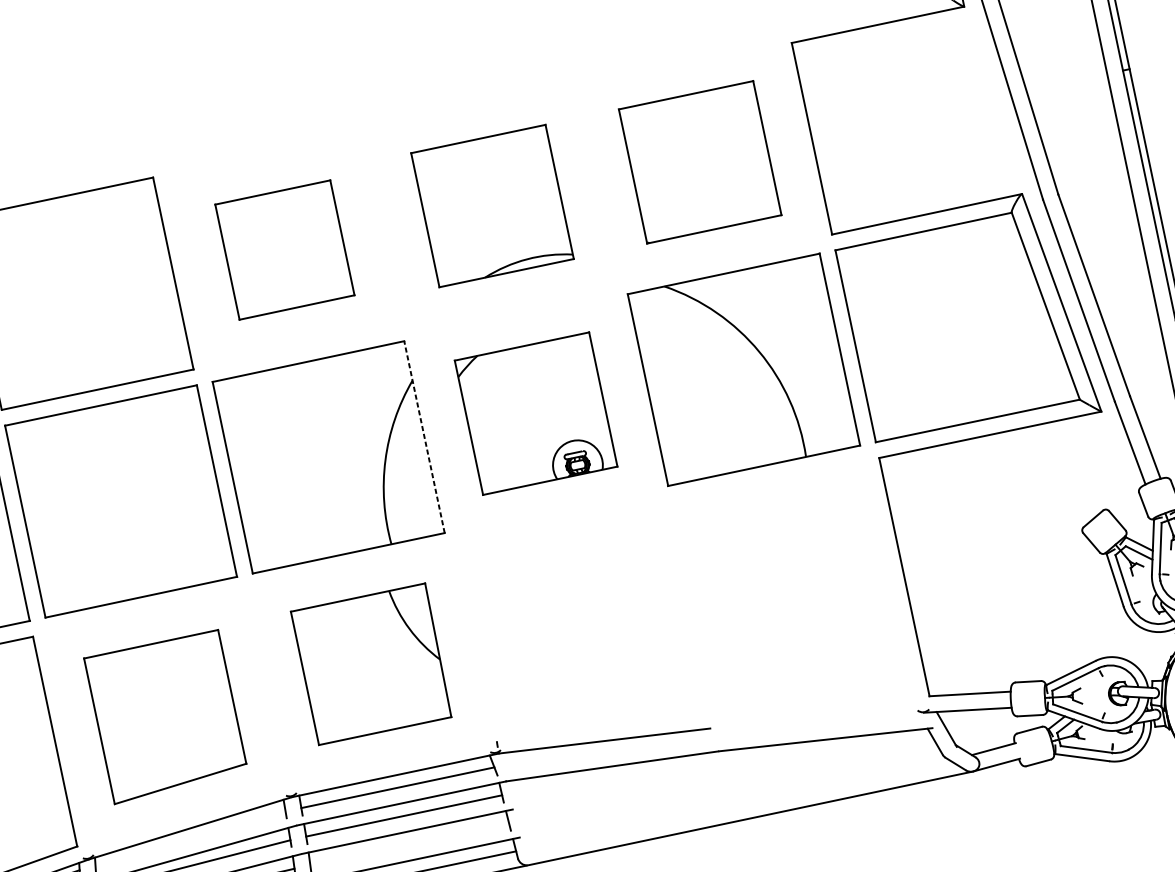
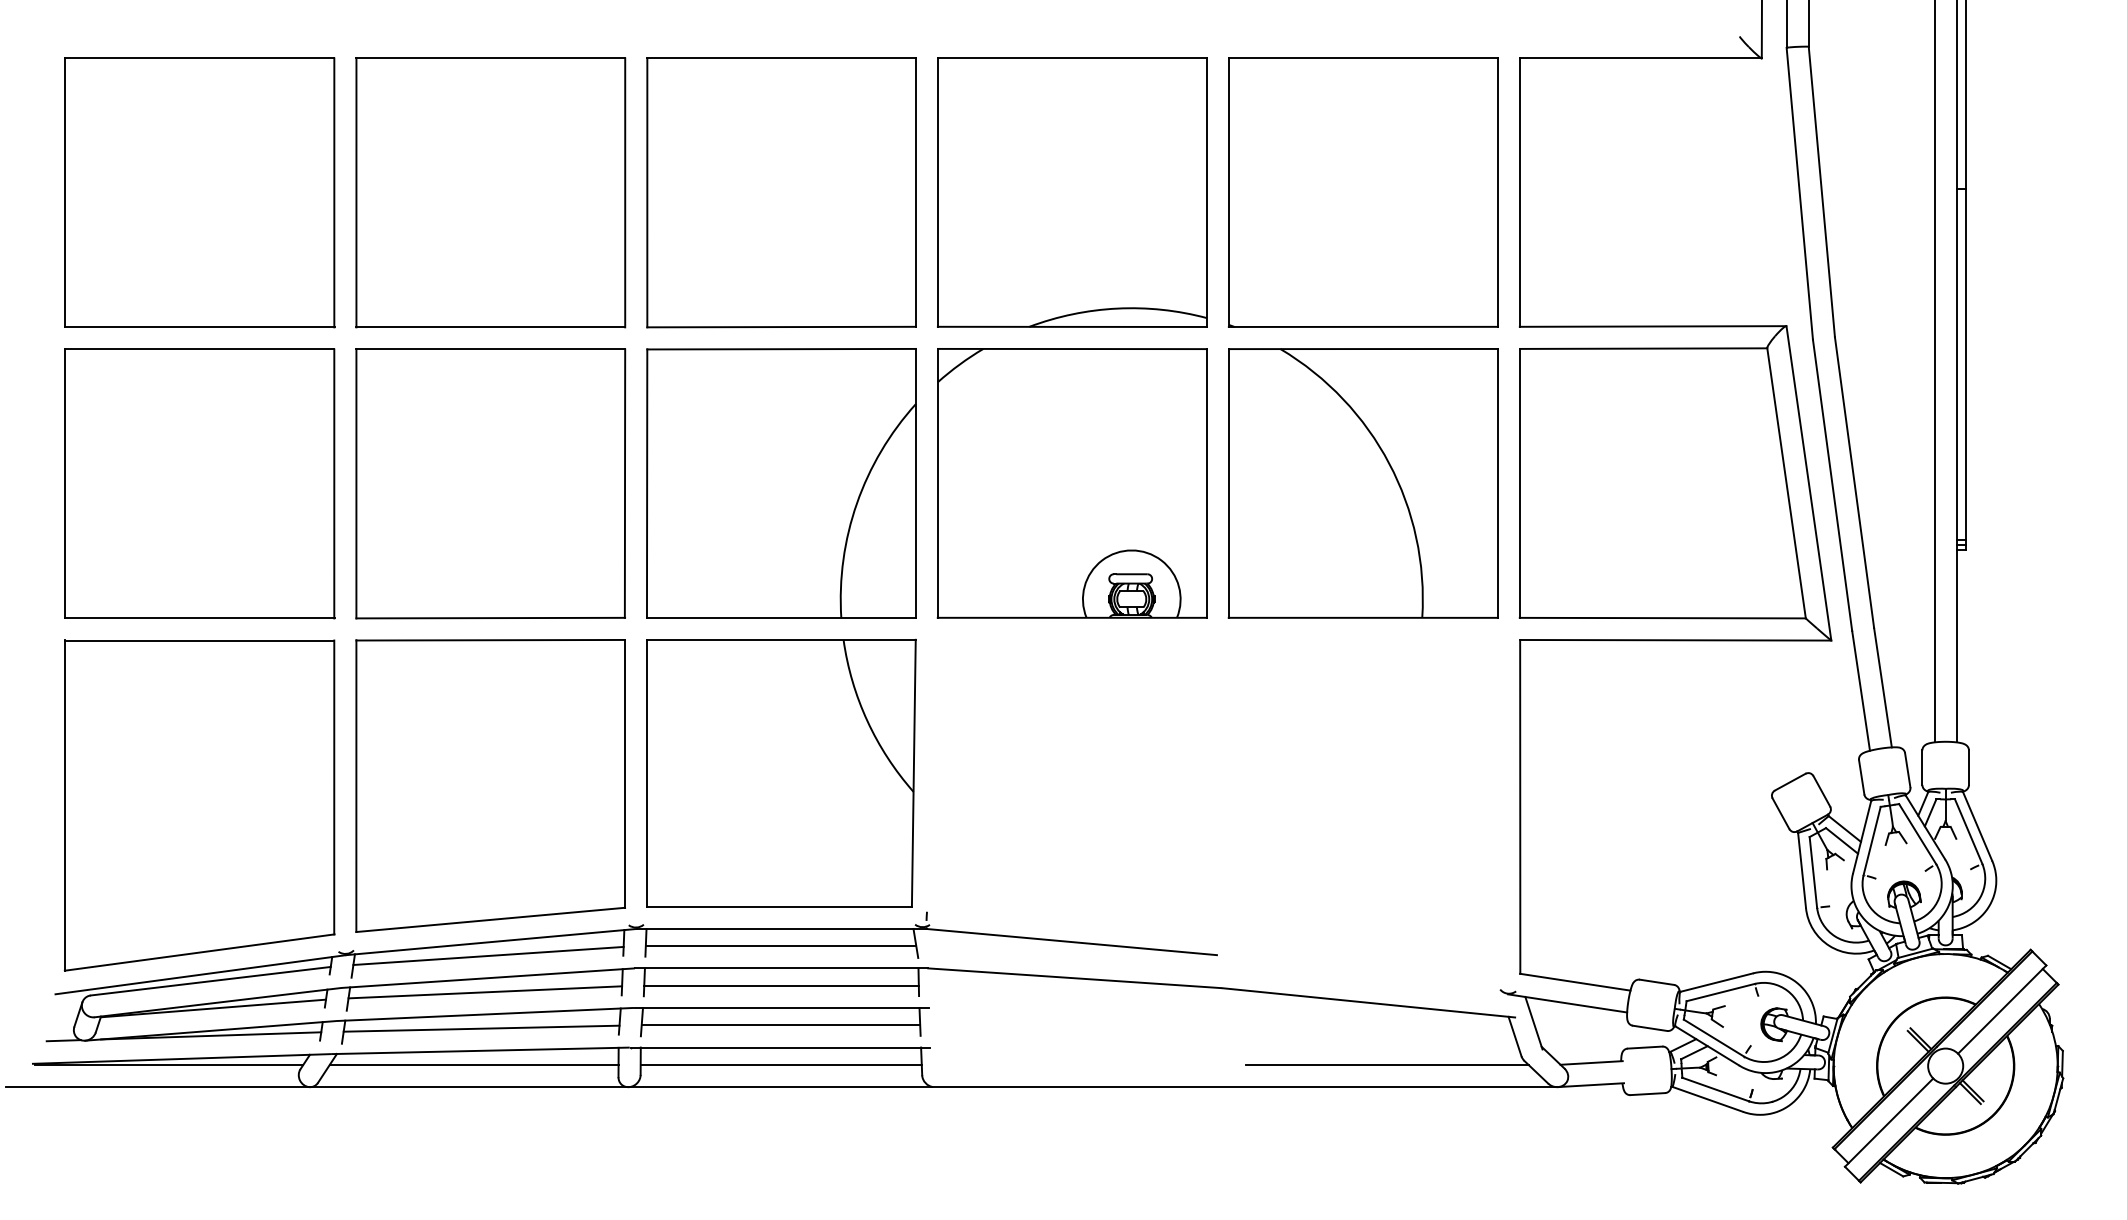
part: (700, 162) -> (1363, 192), size x1.43
part: (492, 206) -> (1072, 192), size x1.43
part: (284, 249) -> (781, 192), size x1.67
part: (535, 413) -> (1071, 483), size x1.43
line: (424, 436) -> (915, 482), dashed -> solid
part: (372, 663) -> (781, 772), size x1.43
part: (166, 716) -> (490, 785), size x1.43
line: (848, 781) -> (1387, 1065), added
line: (190, 838) -> (488, 955), added
line: (409, 844) -> (780, 1025), added

